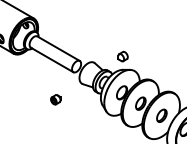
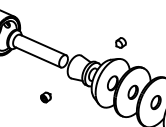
part: (122, 56) -> (120, 42), moved

